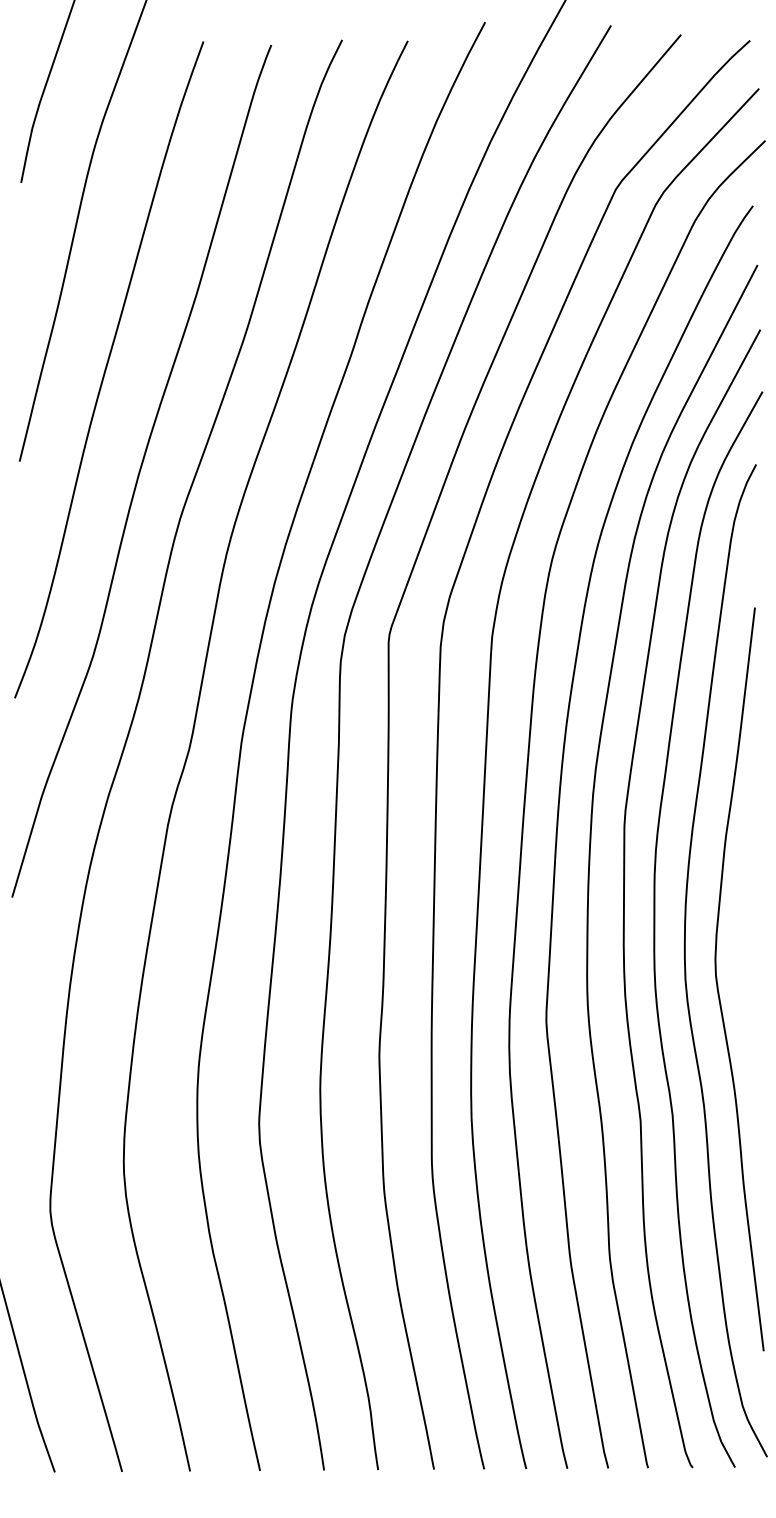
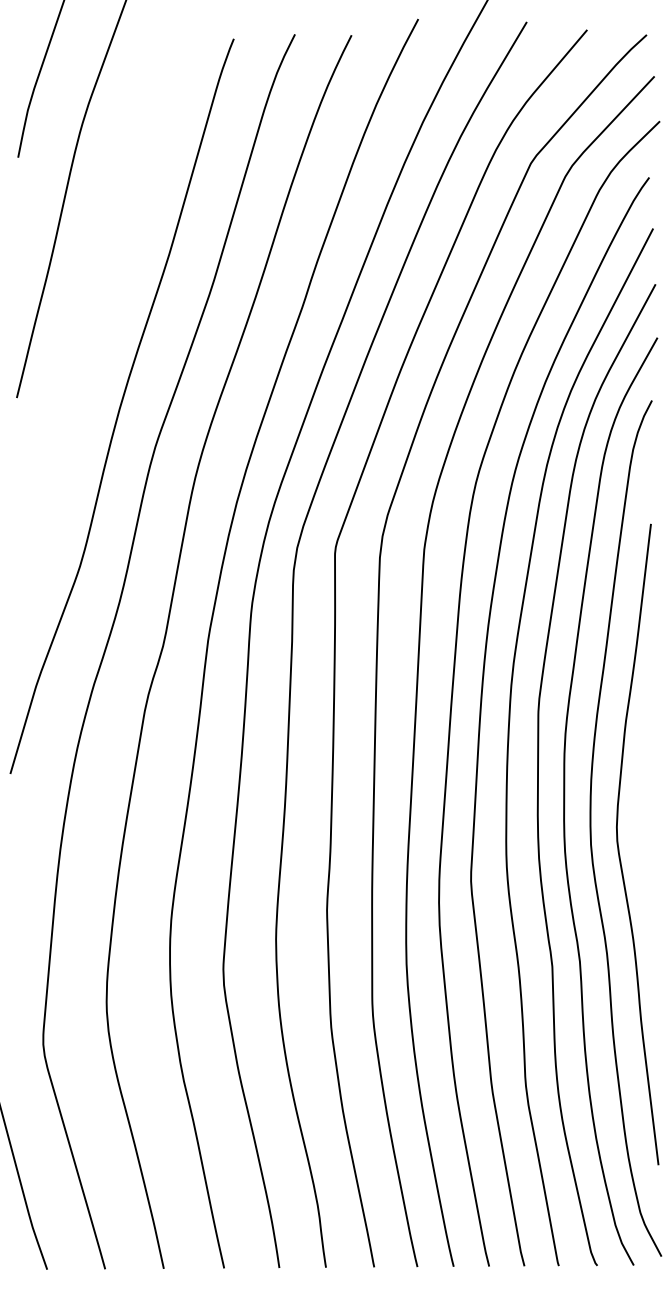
curve: (107, 368) -> (92, 317), removed

